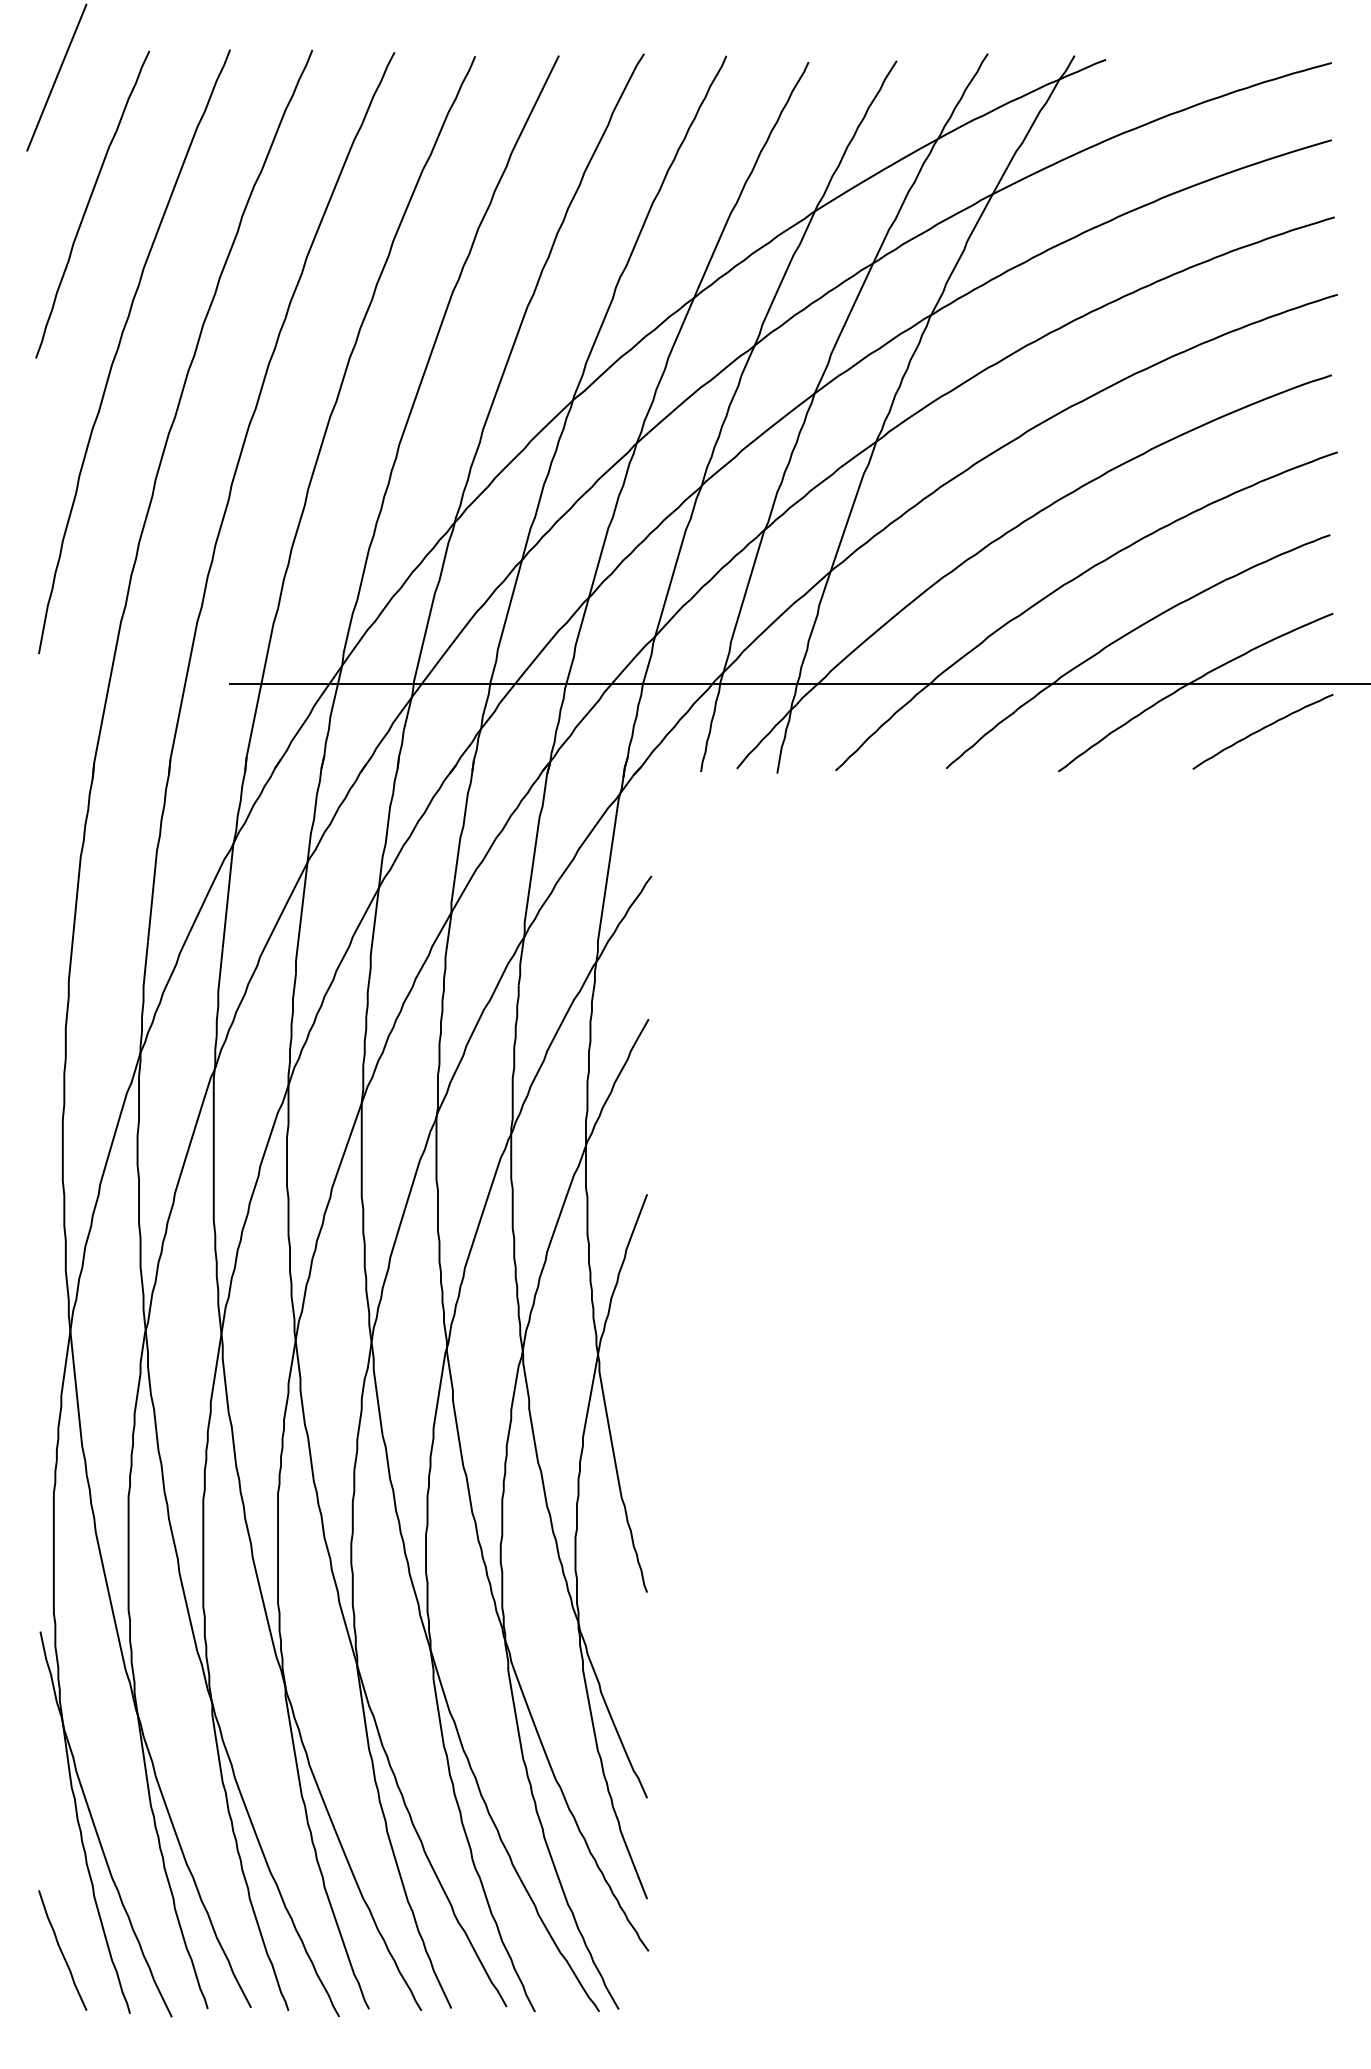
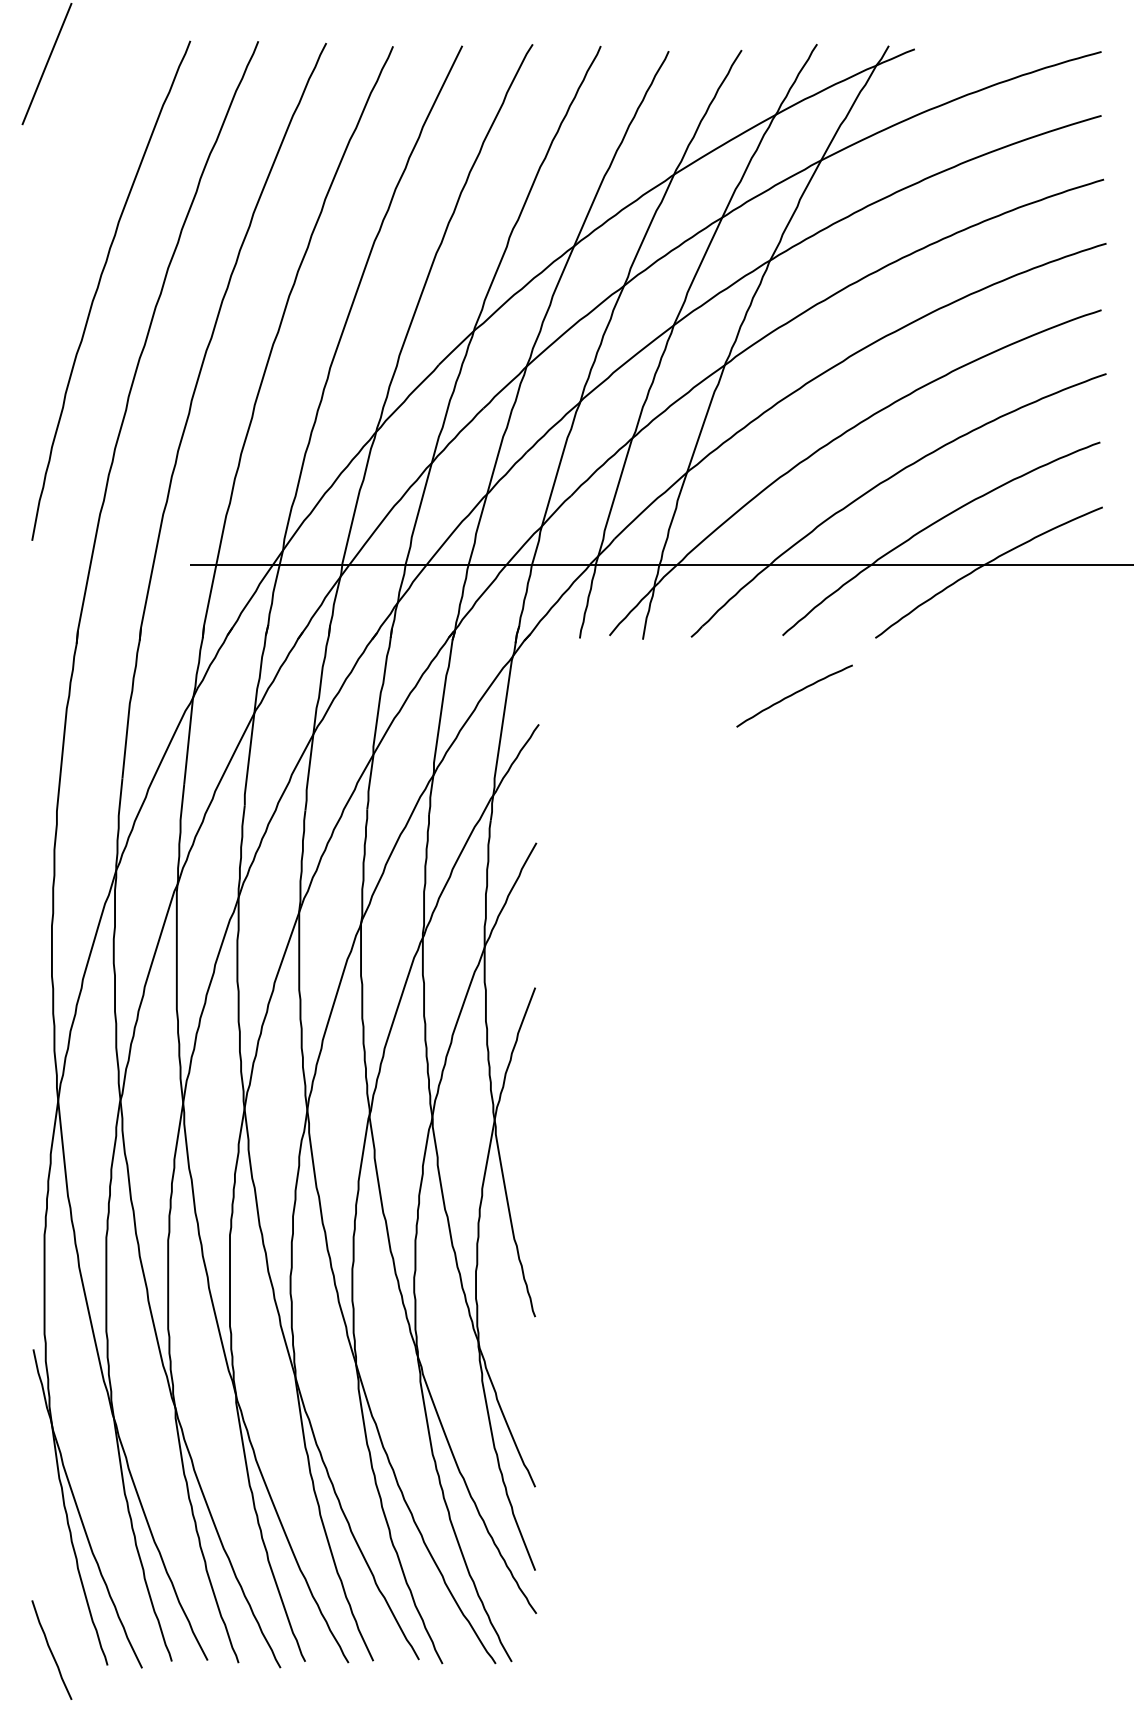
curve: (90, 202) -> (74, 167), removed
curve: (1262, 729) -> (794, 694), moved
curve: (62, 1949) -> (51, 1649), moved

